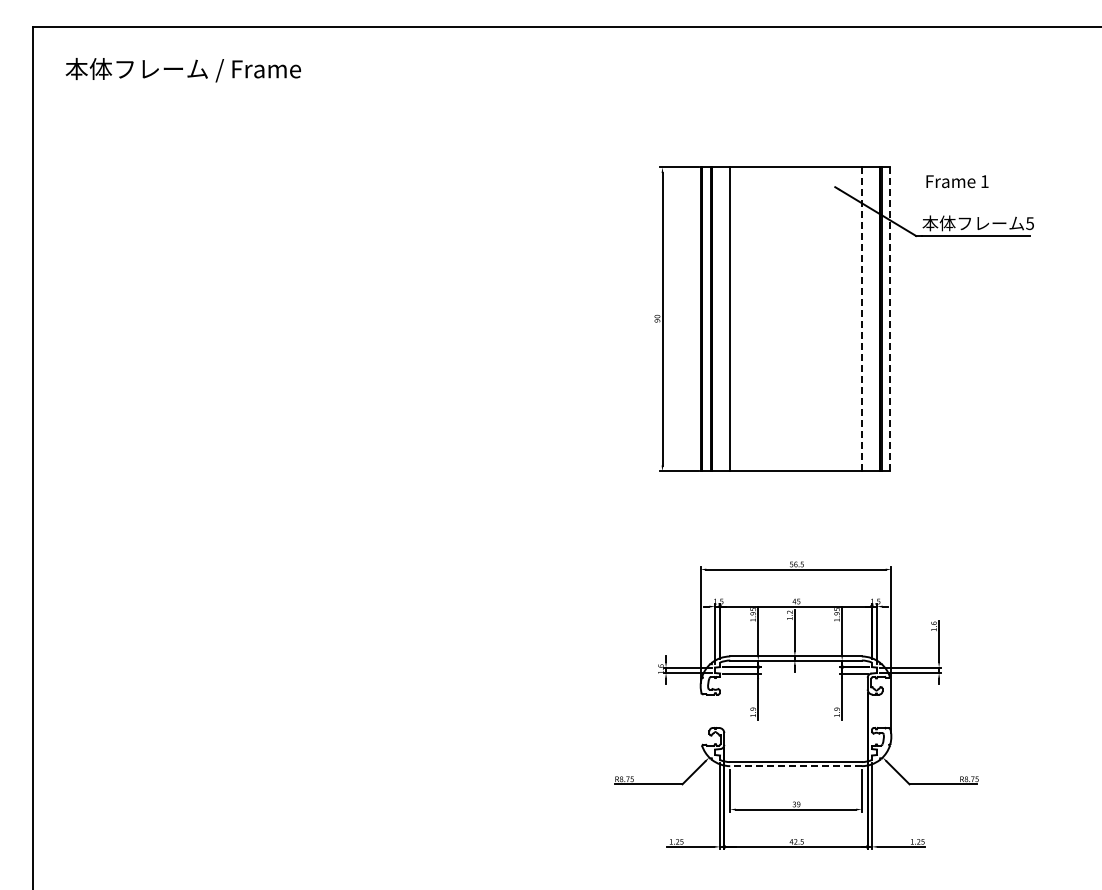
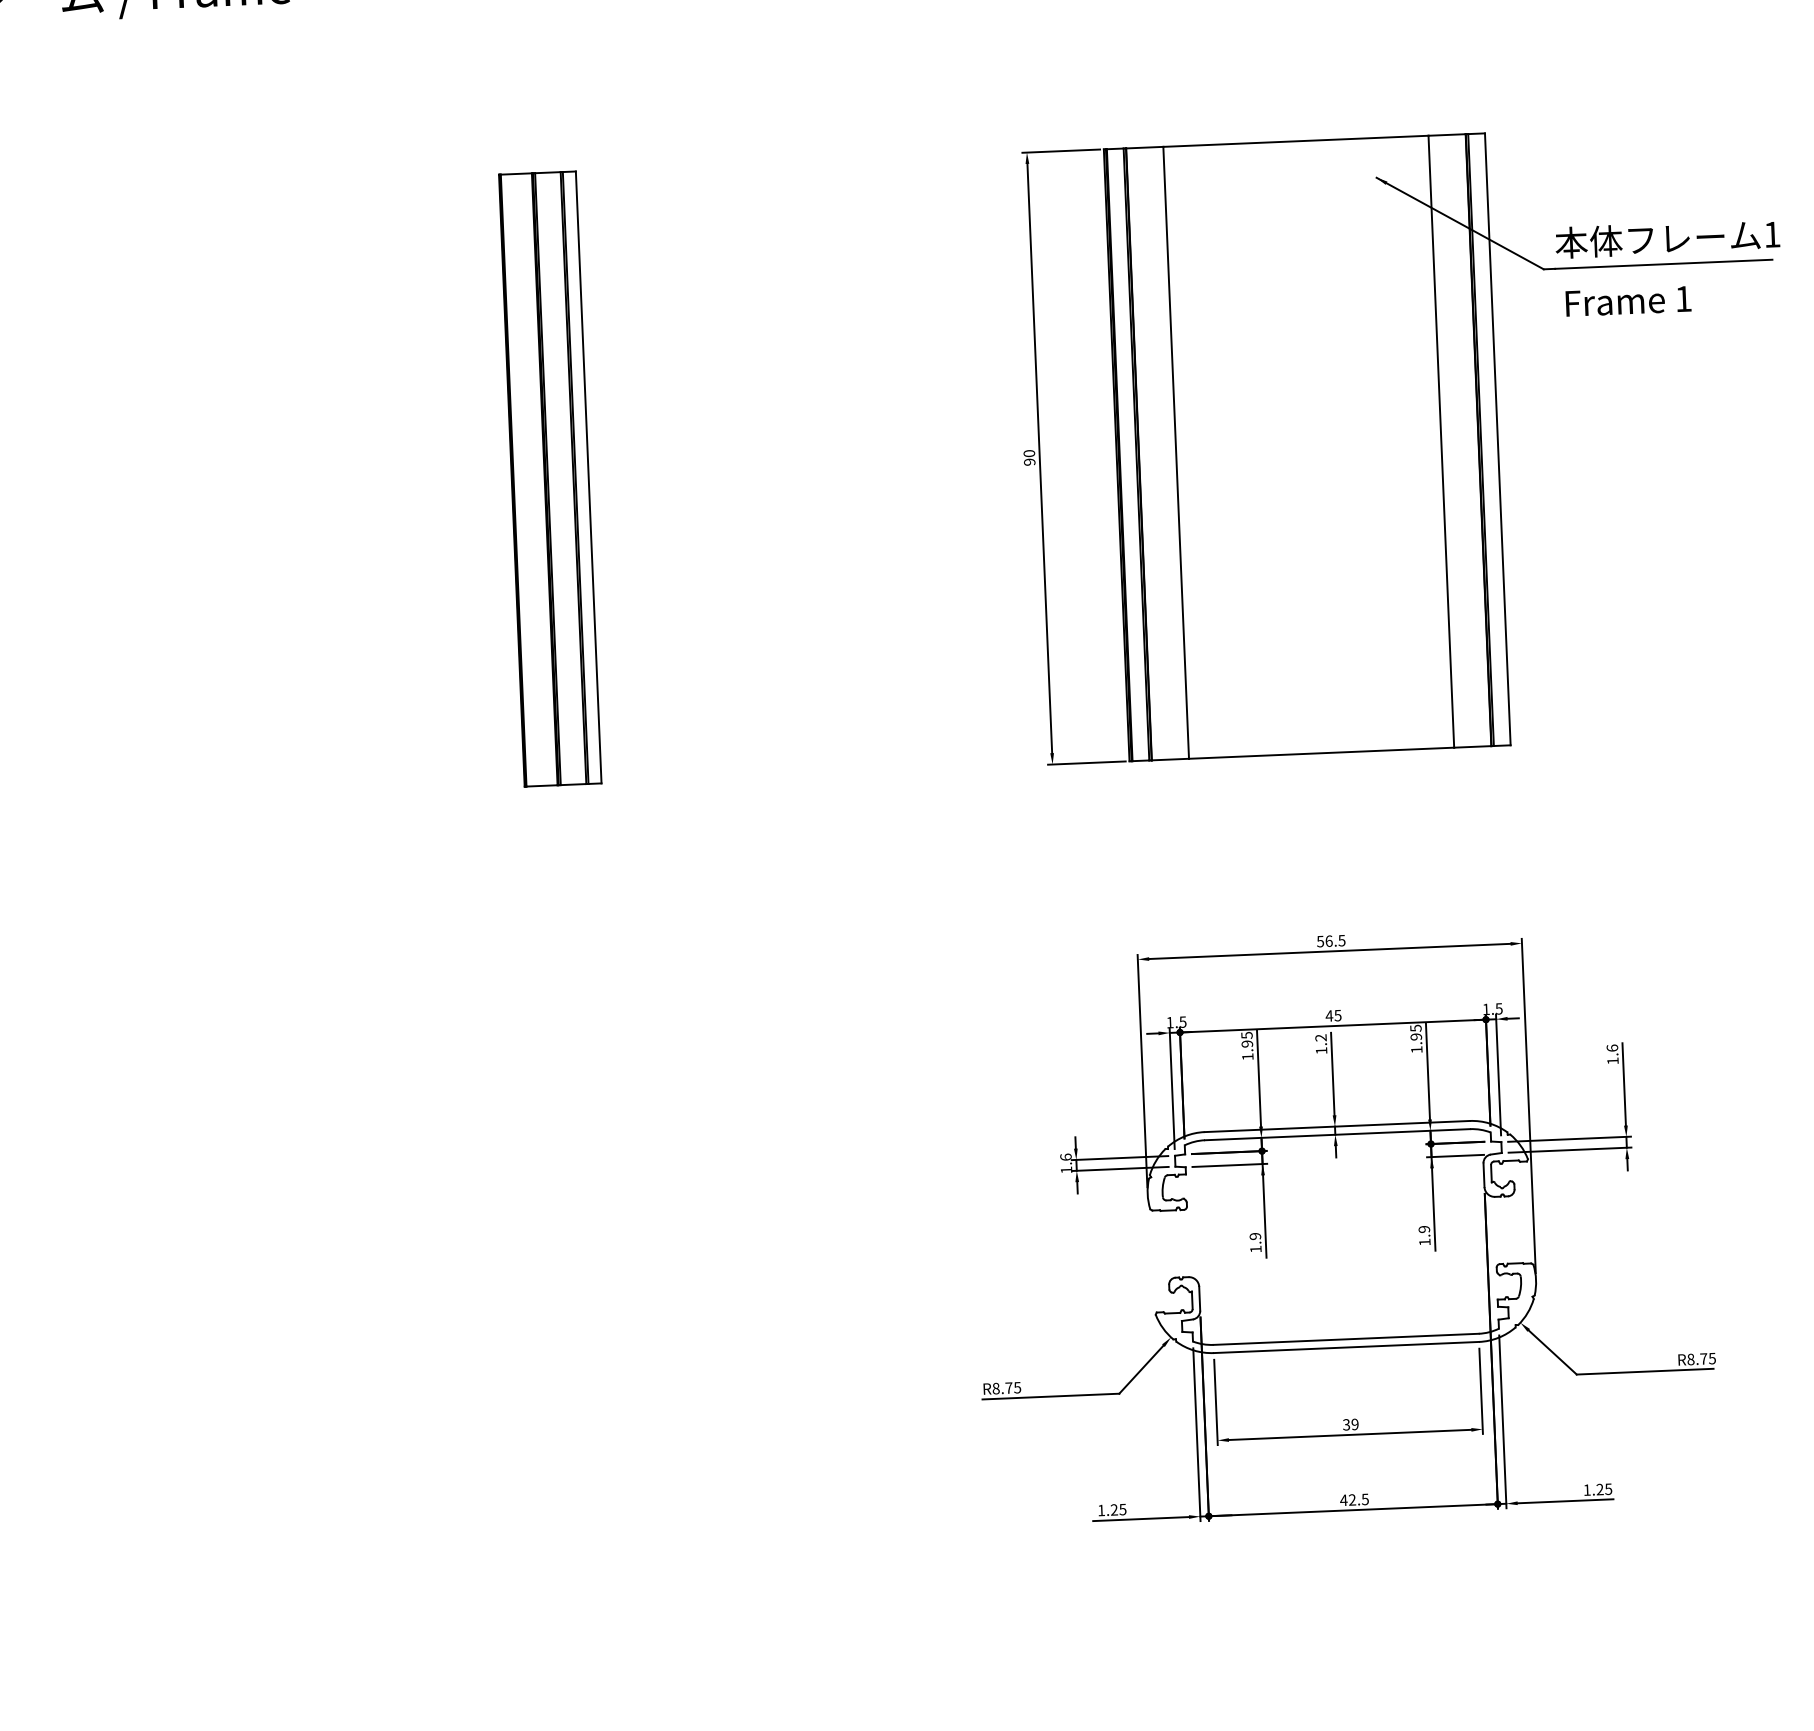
text: (957, 181) -> (1628, 301), moved
text: (1029, 223) -> (1771, 234), 5 -> 1
part: (419, 318) -> (550, 477), added
line: (861, 319) -> (1440, 442), dashed -> solid
line: (889, 319) -> (1497, 439), dashed -> solid
line: (796, 766) -> (1347, 1348), dashed -> solid

